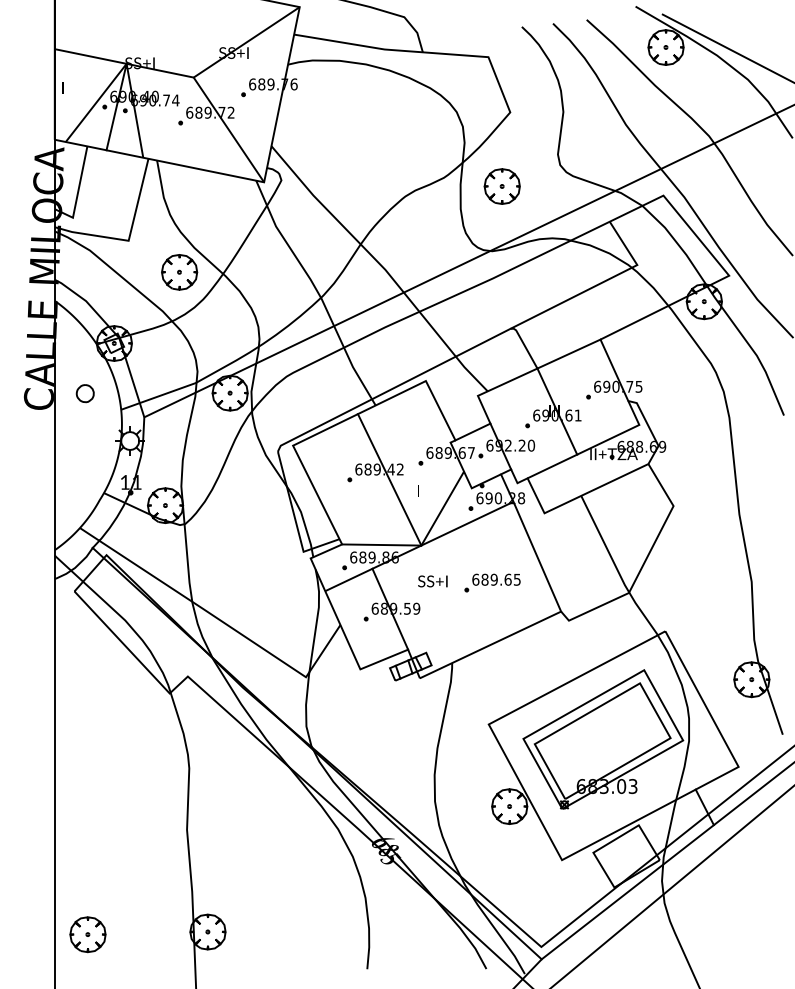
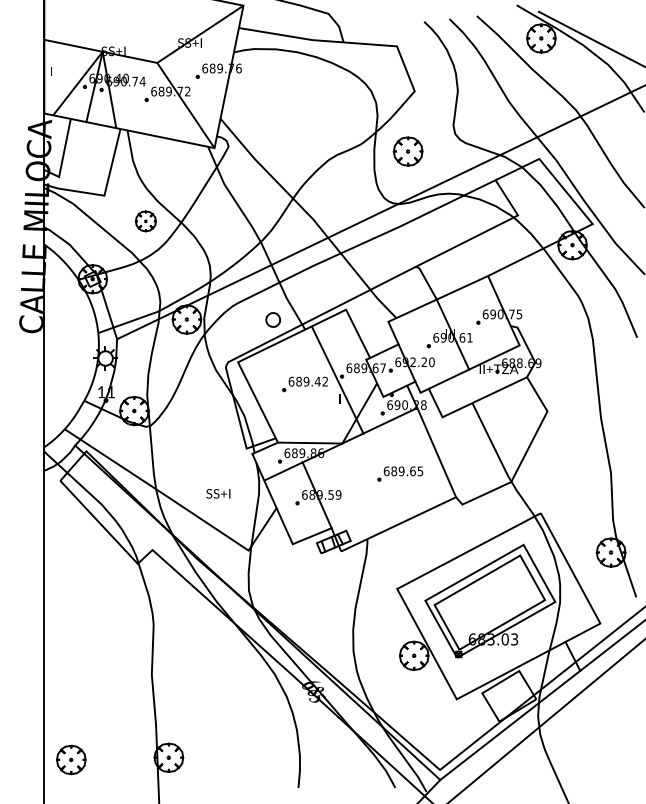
part: (179, 272) -> (145, 221), size x0.7
part: (84, 393) -> (272, 319), moved
line: (389, 479) -> (337, 380), moved
text: (432, 581) -> (218, 493), moved

